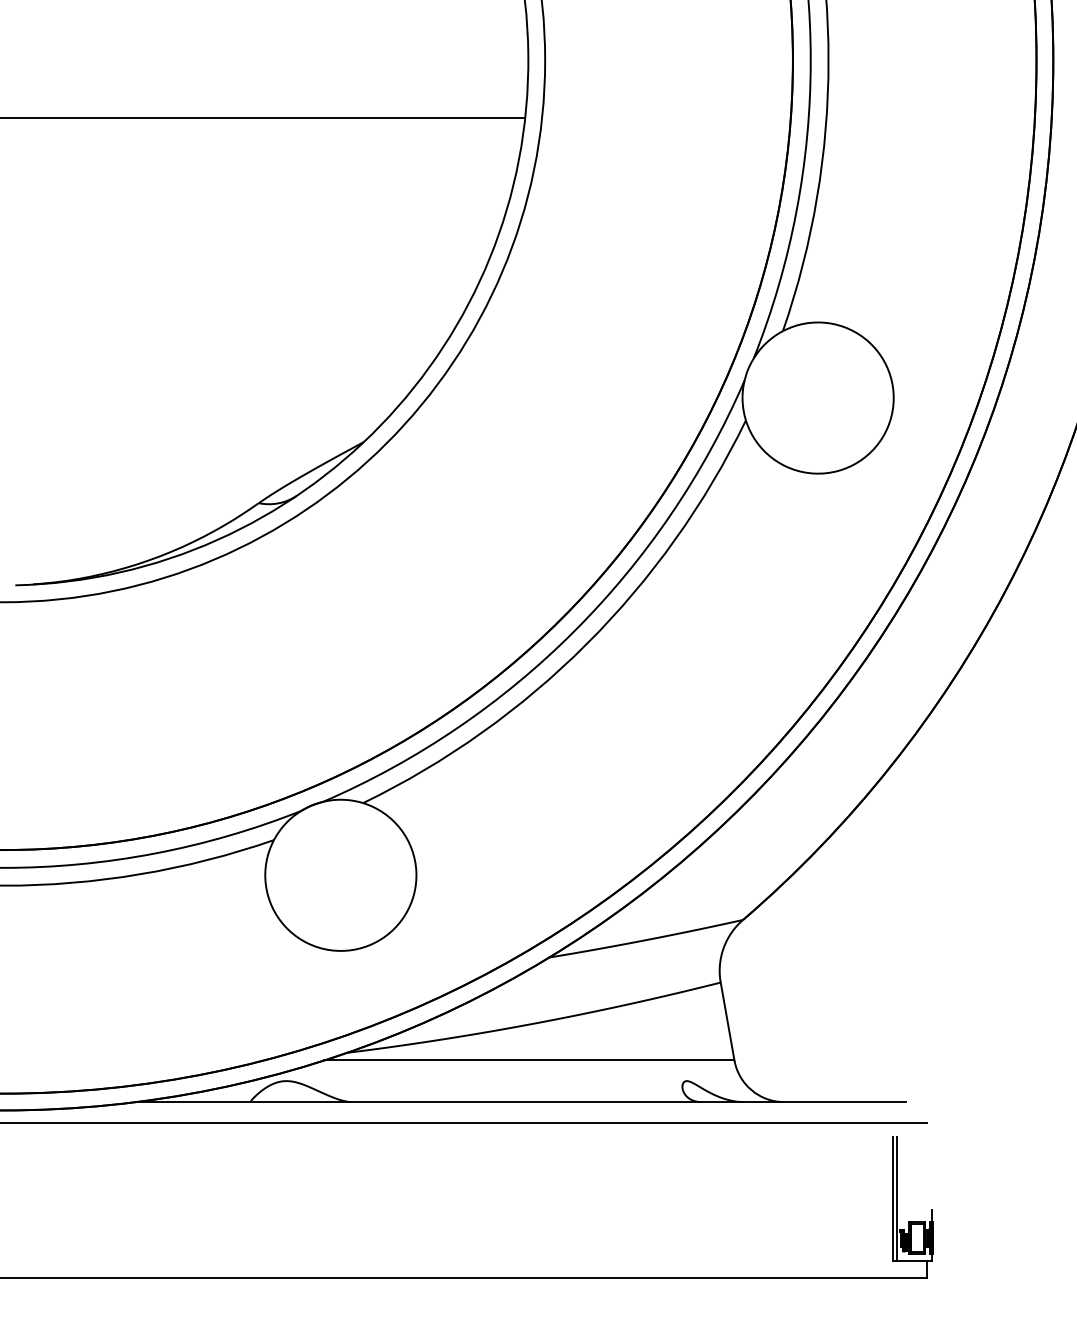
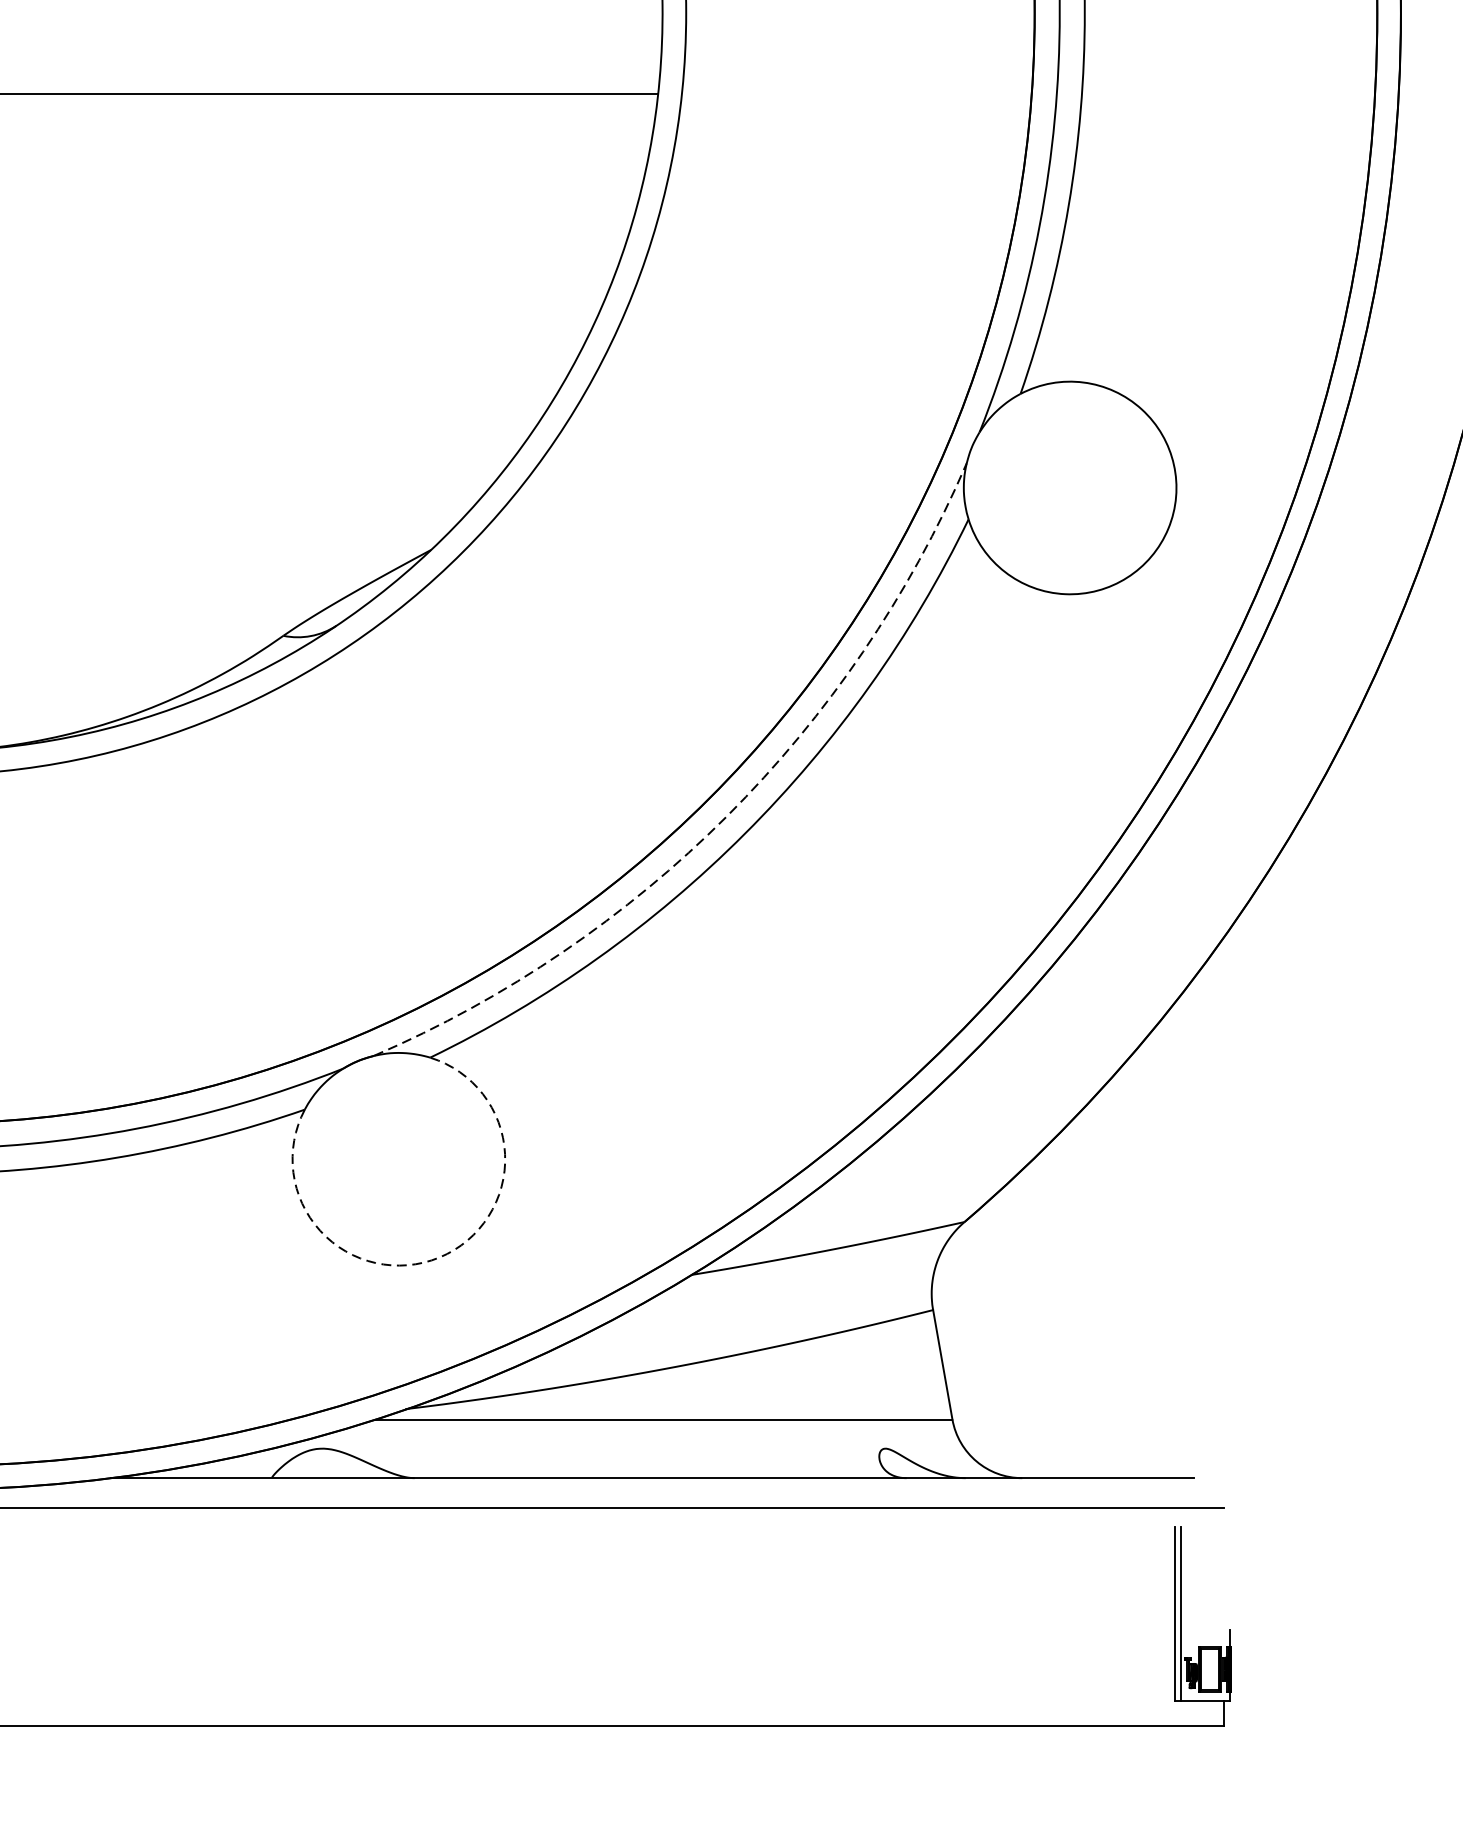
arc: (574, 631) -> (727, 816), solid -> dashed
arc: (369, 945) -> (439, 1257), solid -> dashed

